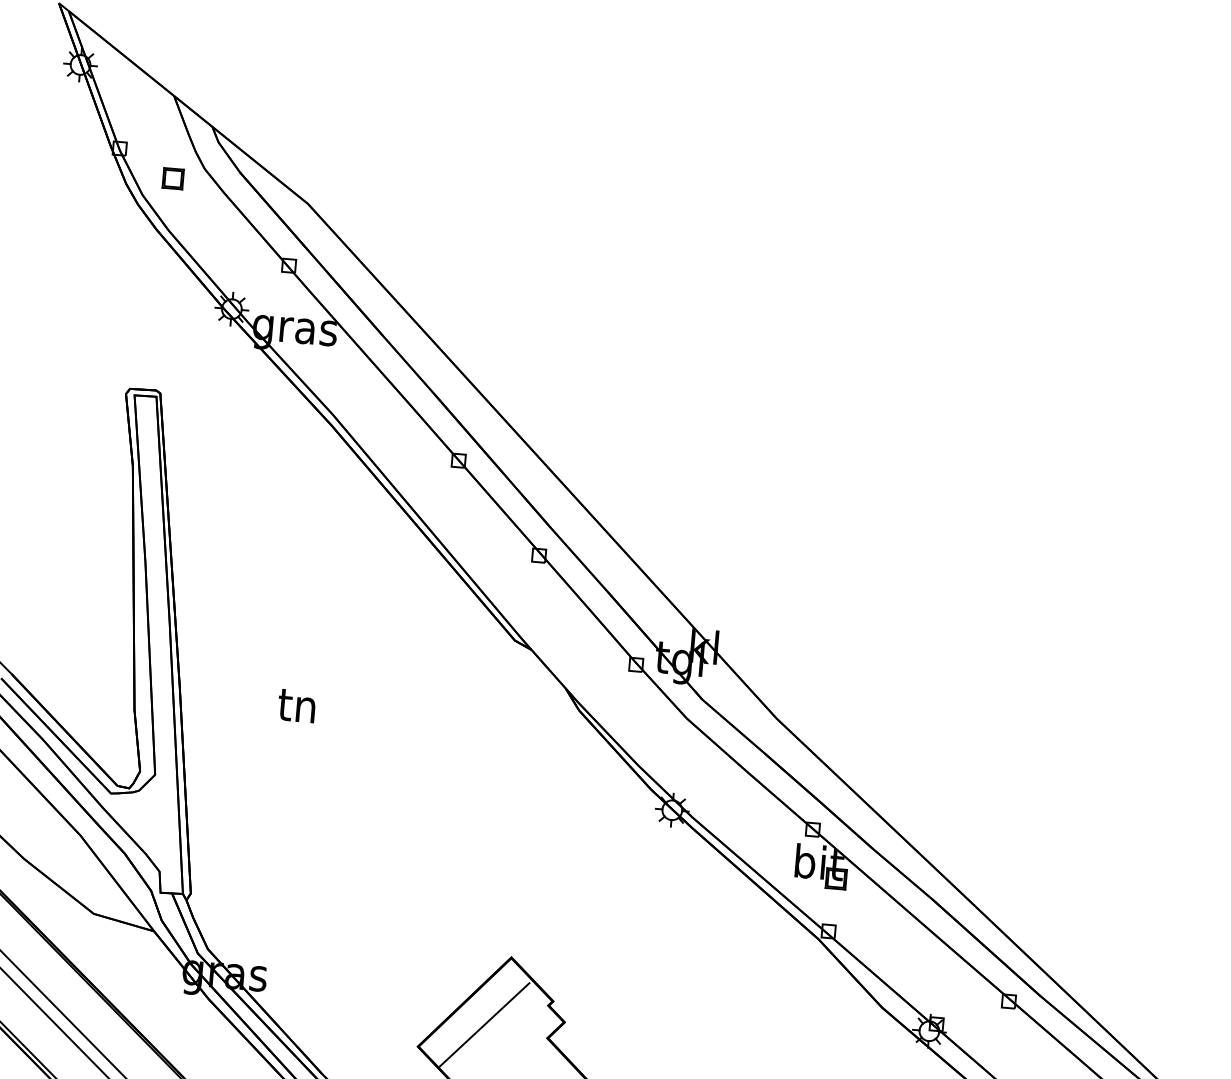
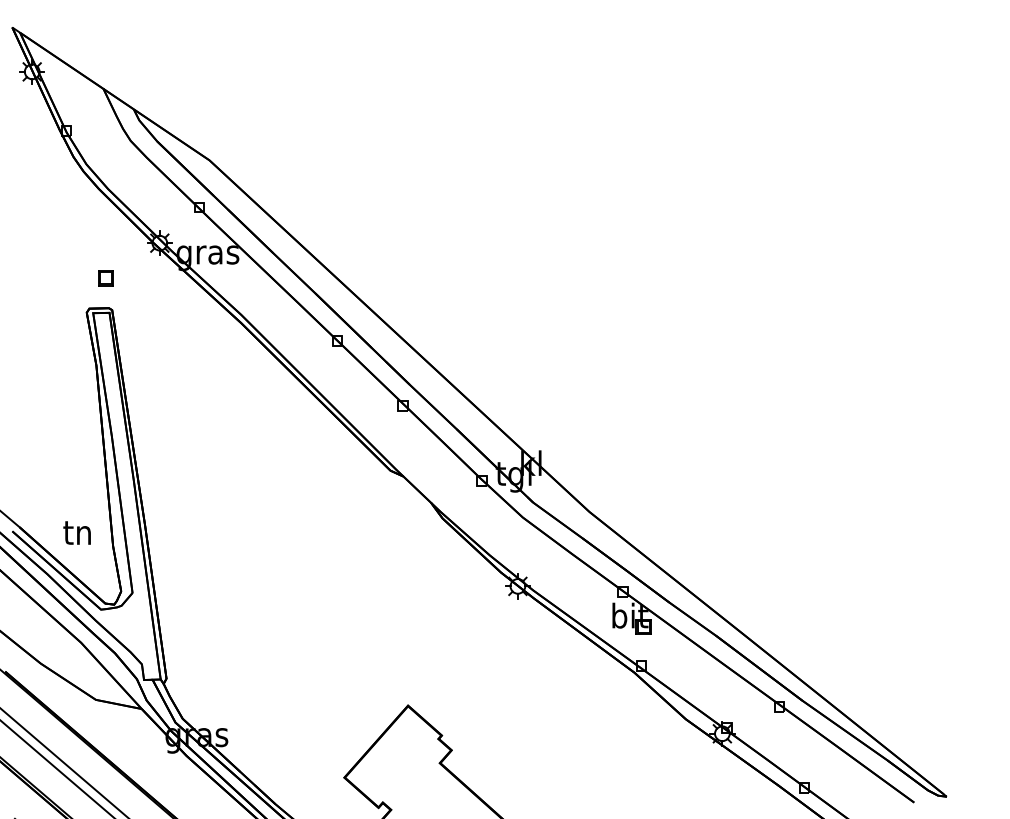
part: (172, 178) -> (105, 278), moved
text: (296, 705) -> (76, 532), moved
line: (484, 1023) -> (392, 756), removed

